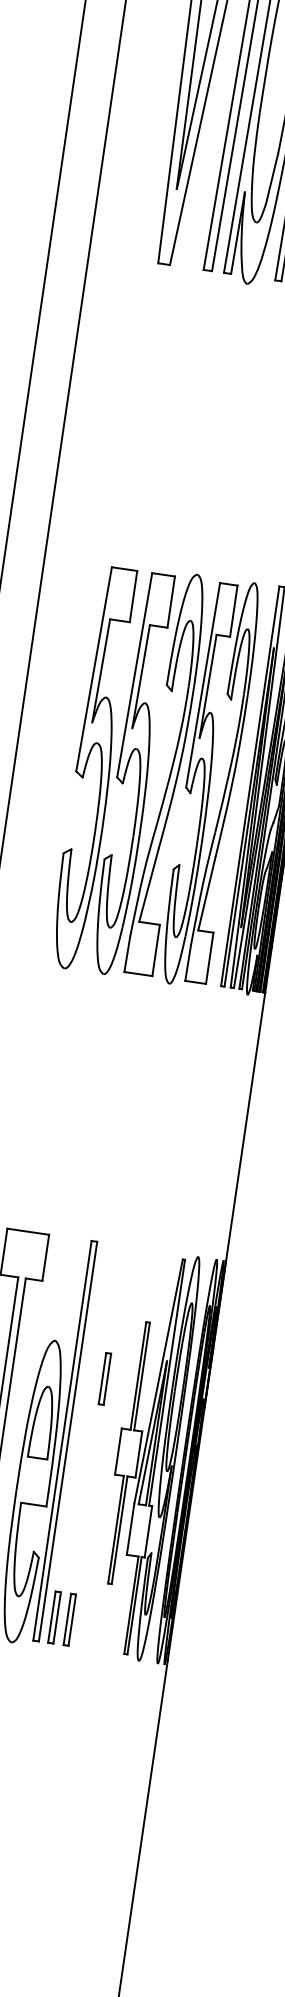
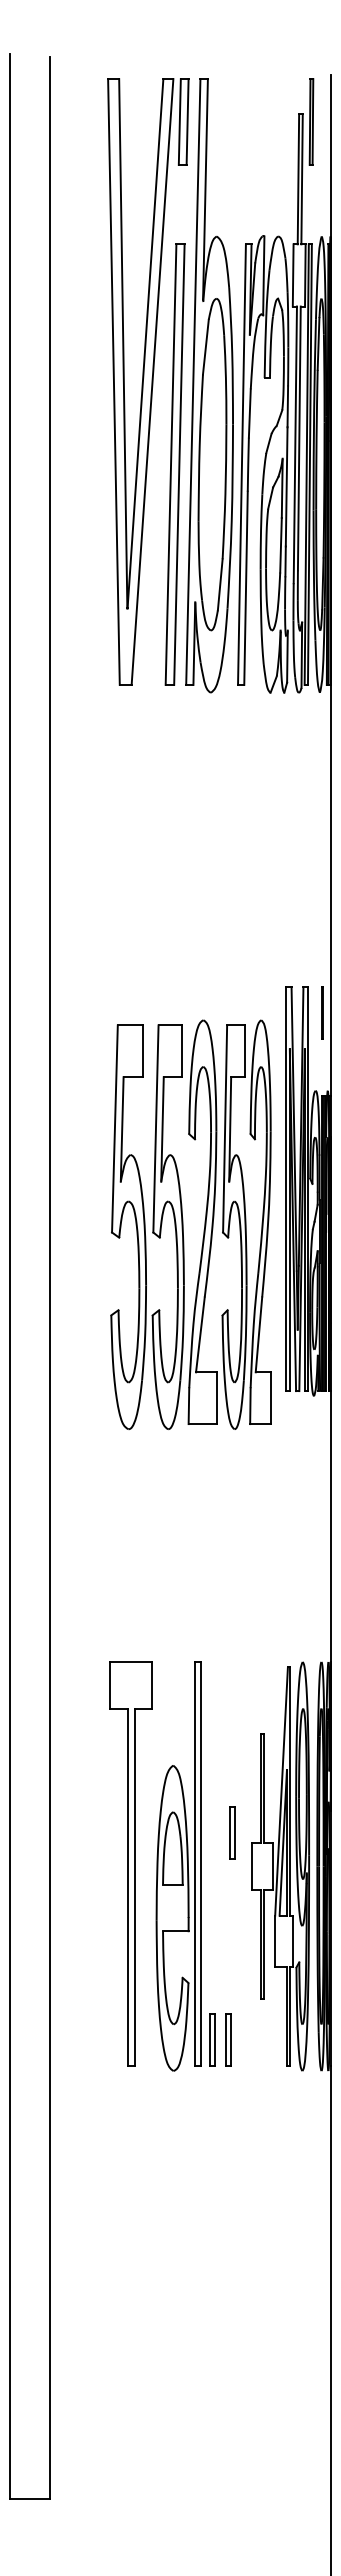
part: (148, 773) -> (183, 1224), moved
part: (105, 1378) -> (232, 1832), moved

